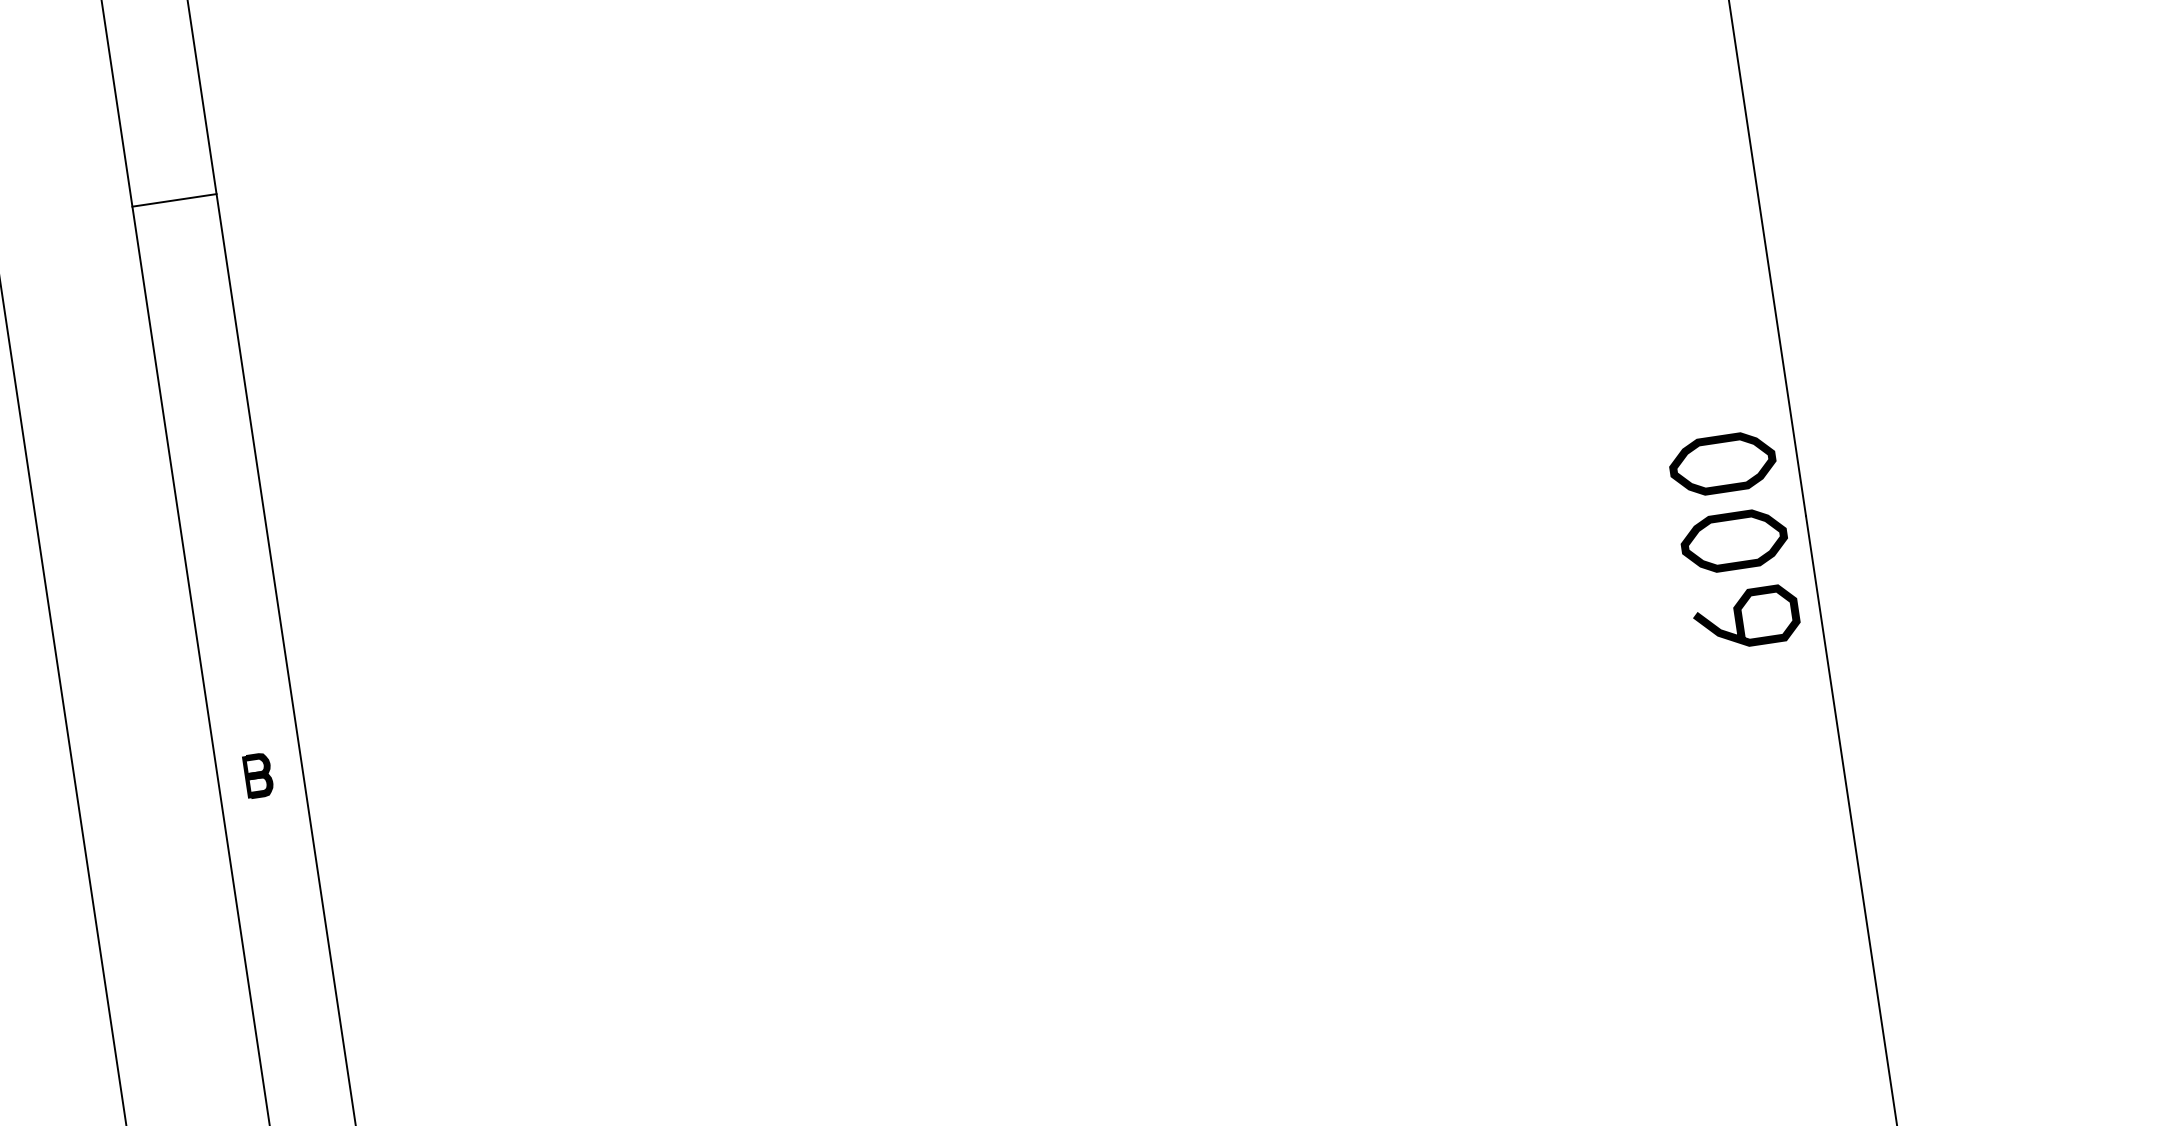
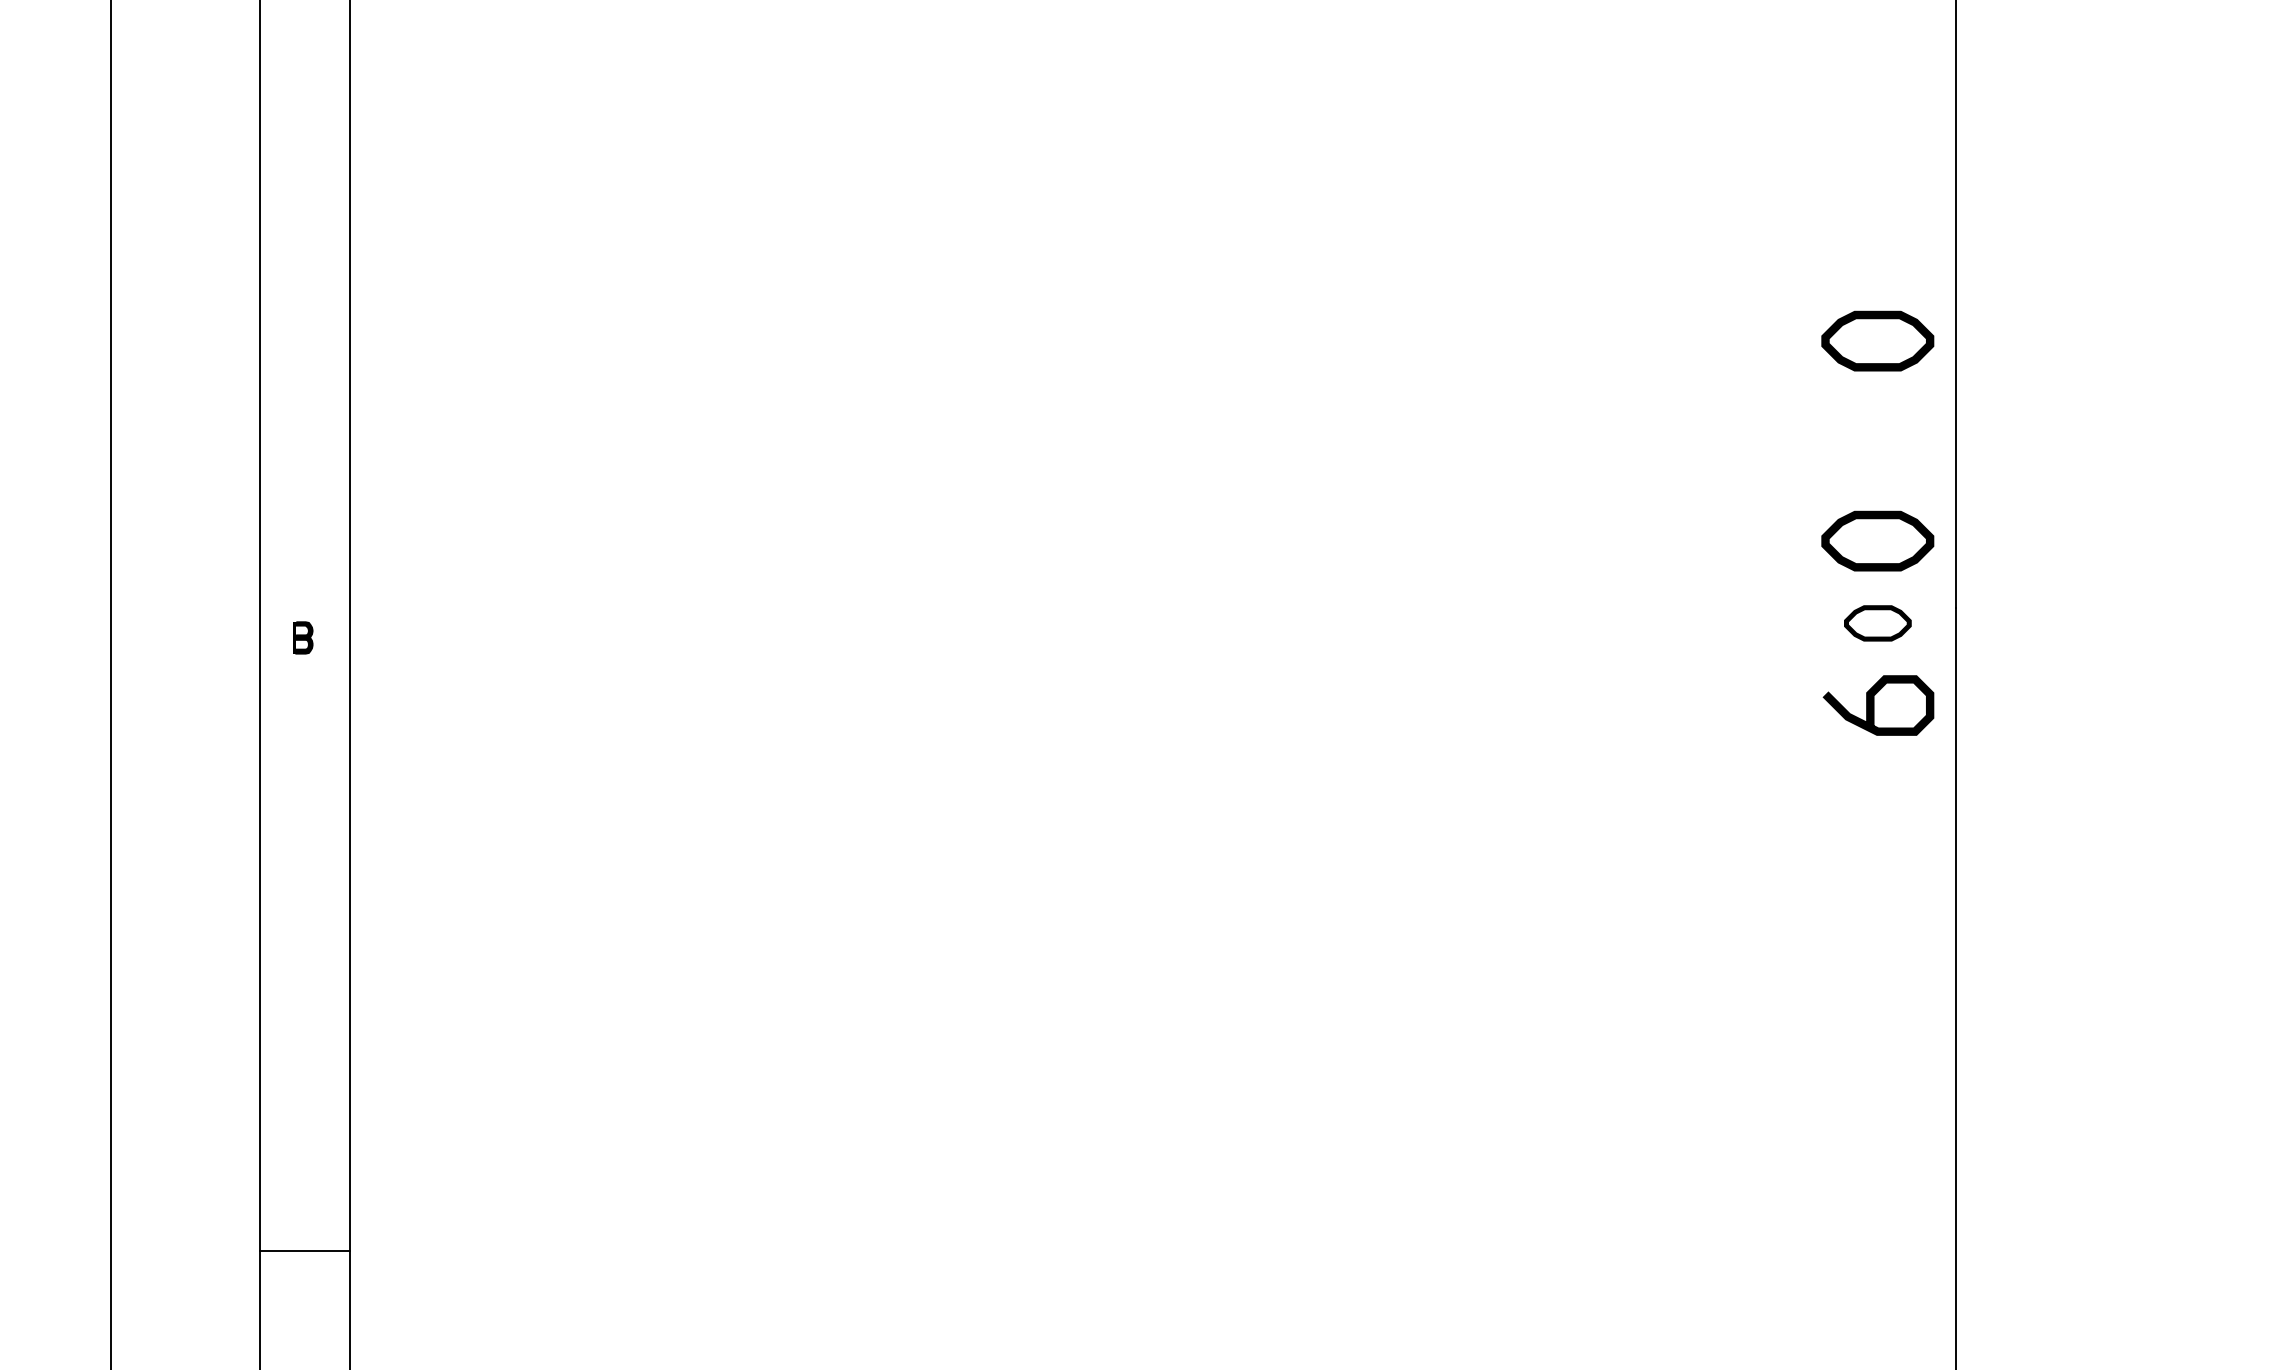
line: (174, 200) -> (305, 25), removed
part: (1694, 275) -> (1877, 340), added
part: (1734, 541) -> (1877, 623), size x0.6
part: (258, 775) -> (303, 637), size x0.7

